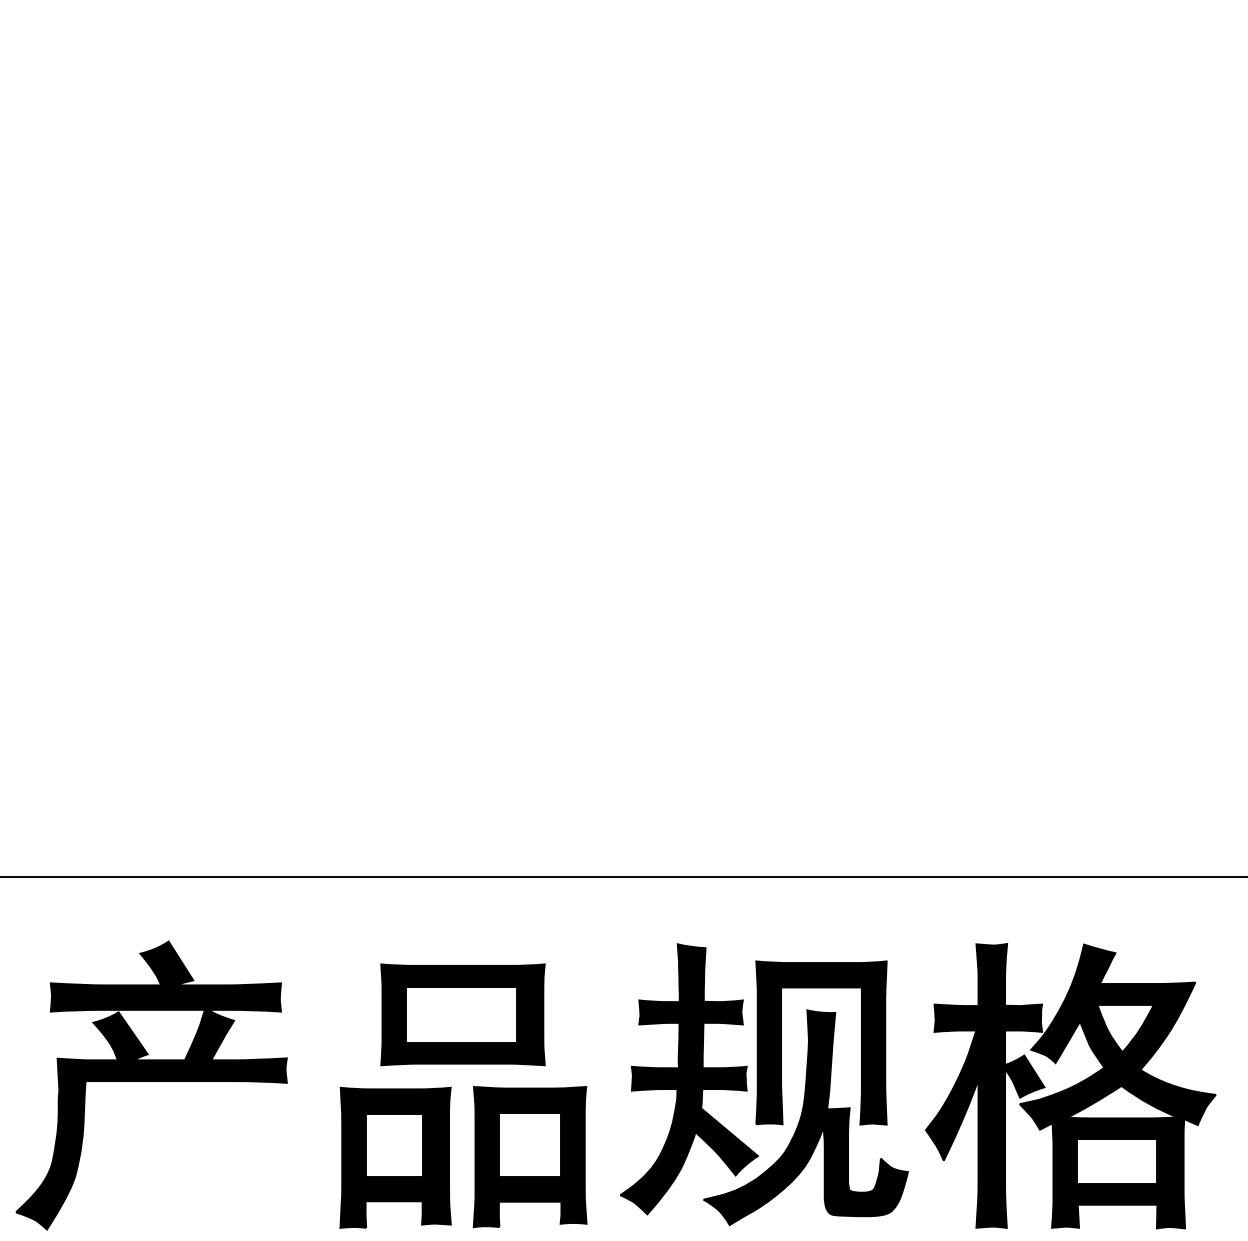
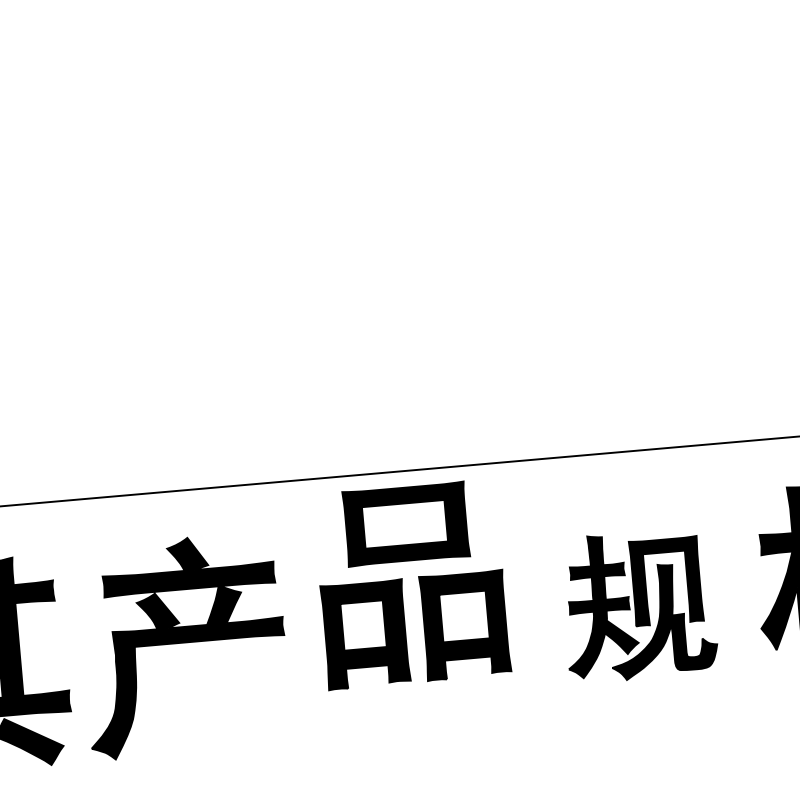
part: (764, 1084) -> (638, 605), size x0.7
part: (473, 1095) -> (419, 583), moved

